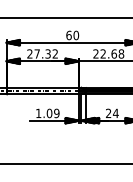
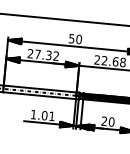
text: (68, 35) -> (71, 38), 60 -> 50
text: (56, 113) -> (51, 116), 1.09 -> 1.01
text: (115, 113) -> (111, 122), 24 -> 20

